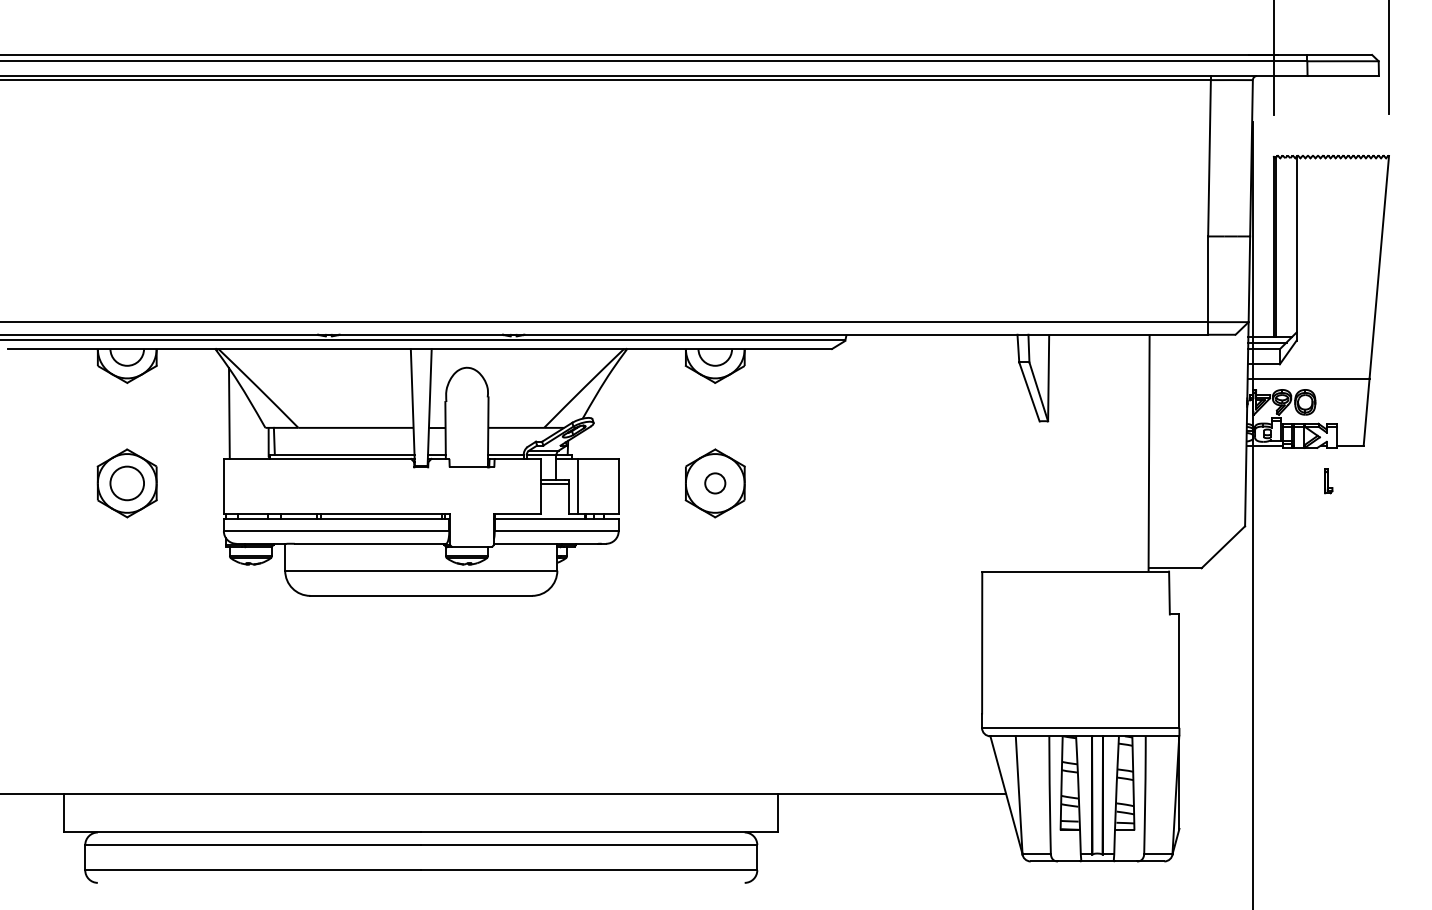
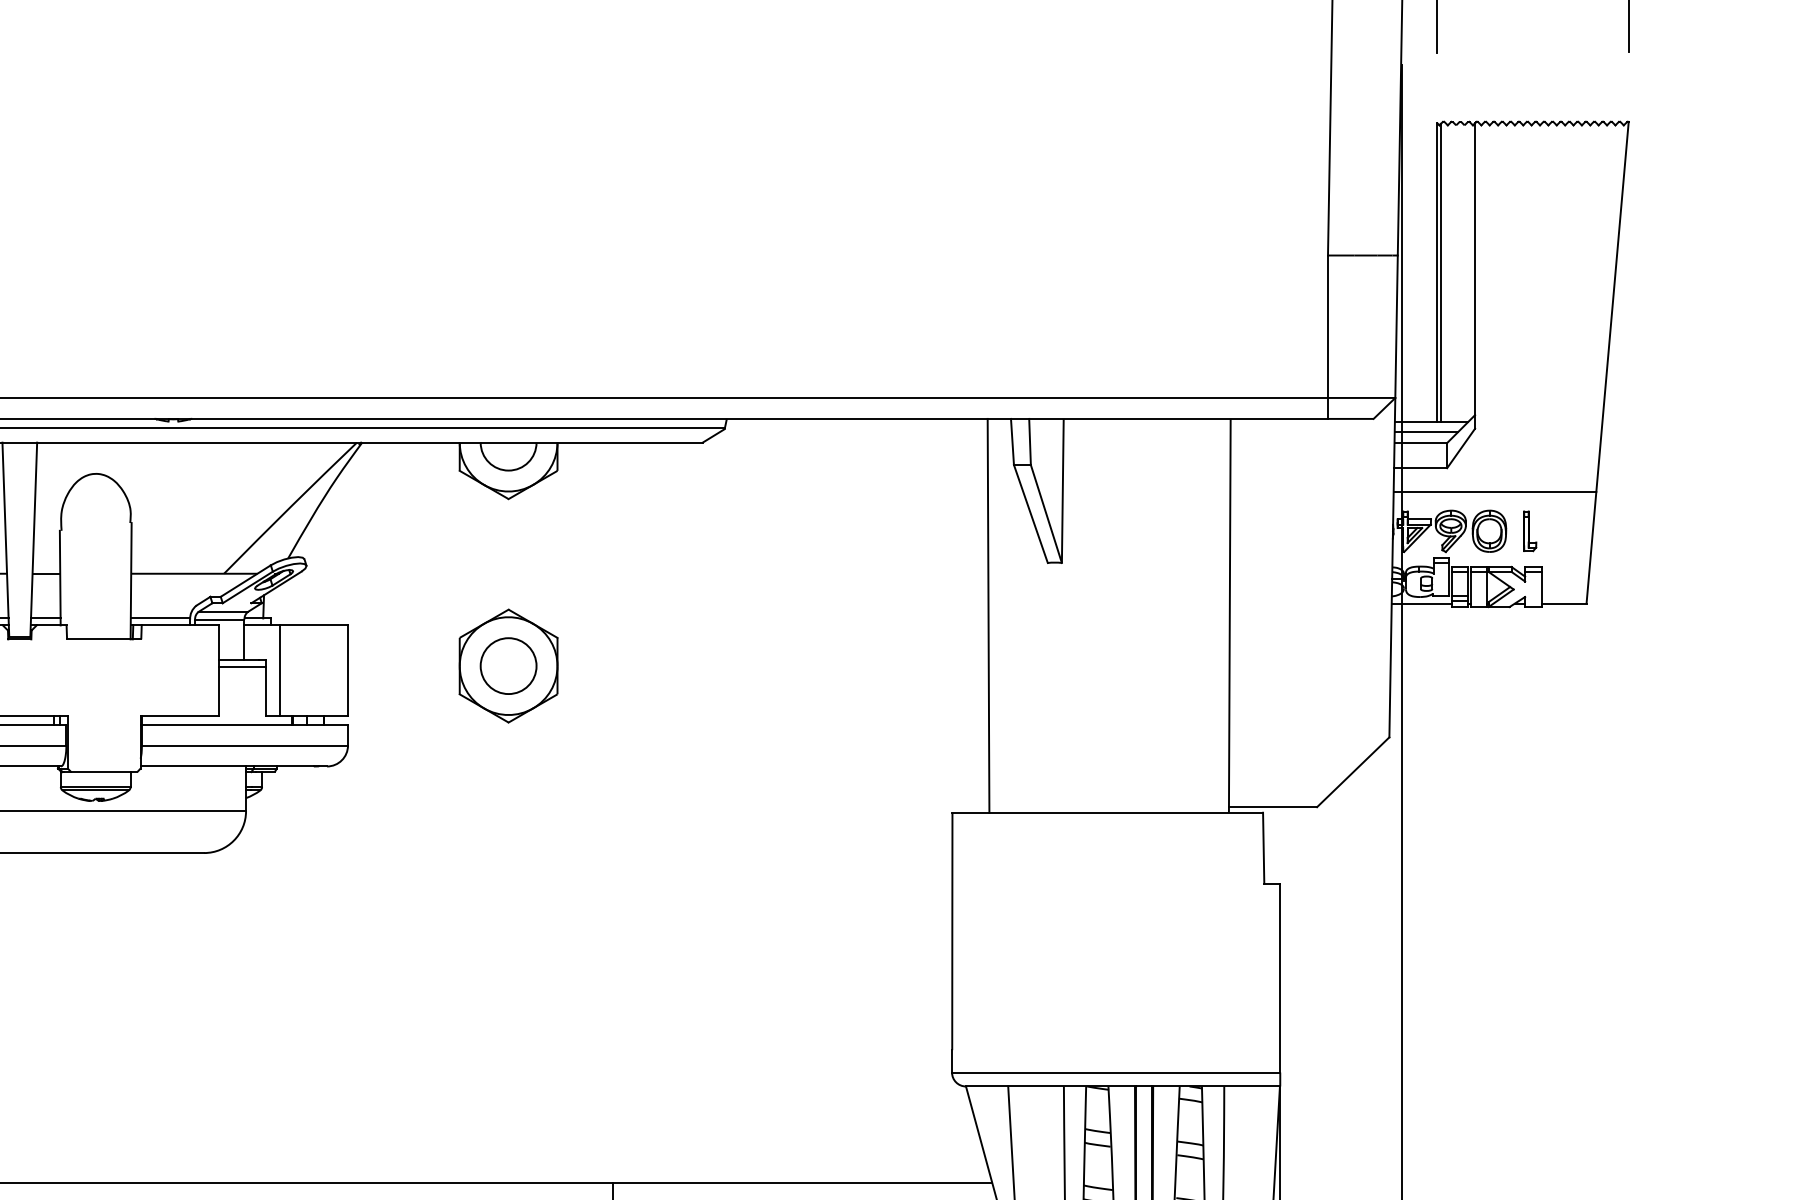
line: (1003, 452) -> (987, 614), added
part: (1328, 481) -> (1529, 531), moved
circle: (715, 483) -> (508, 666), size x1.67

